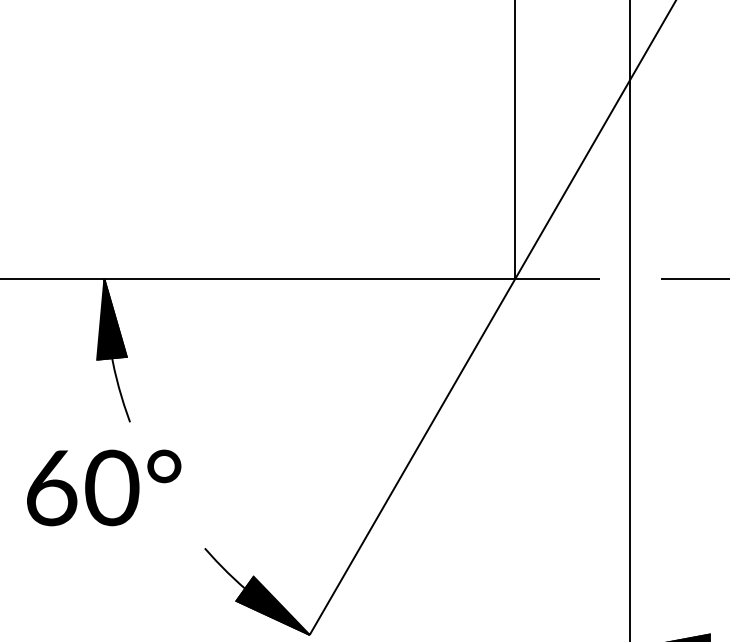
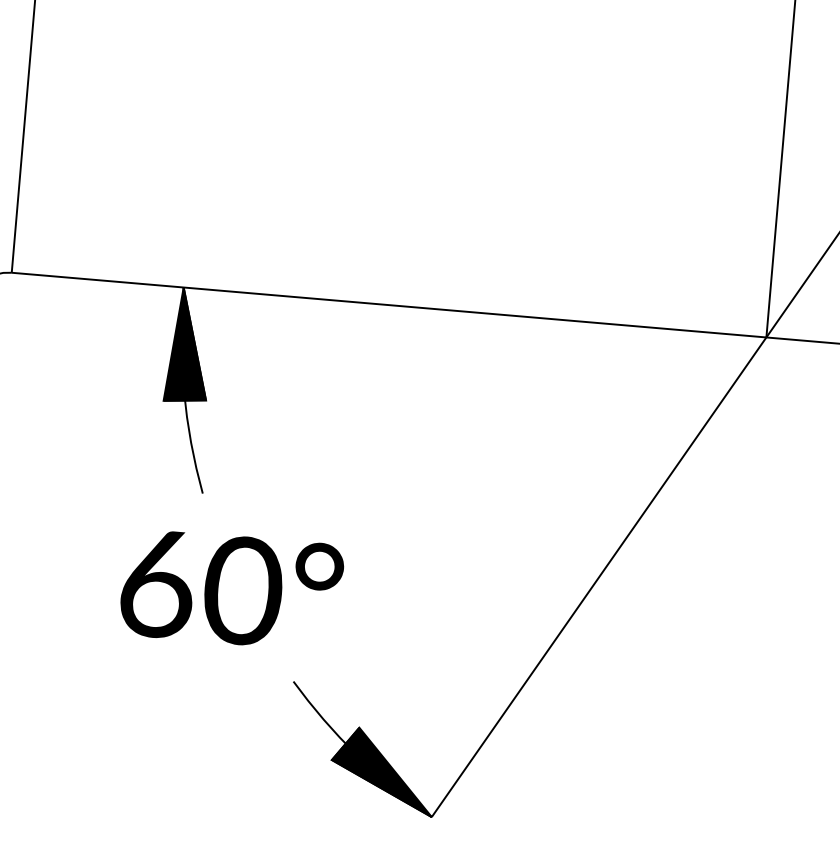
text: (104, 487) -> (232, 589), moved

